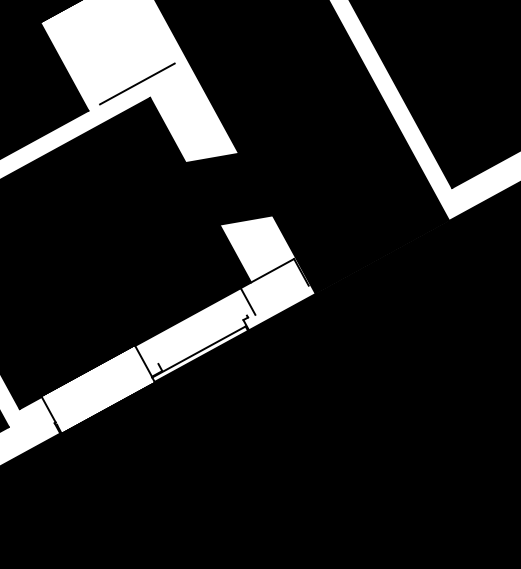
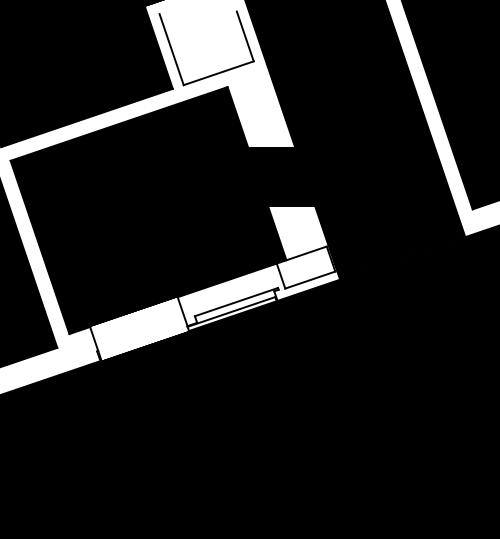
line: (159, 37) -> (244, 36), added
line: (79, 66) -> (171, 49), added
line: (282, 299) -> (310, 279), added
line: (201, 340) -> (235, 302), added

